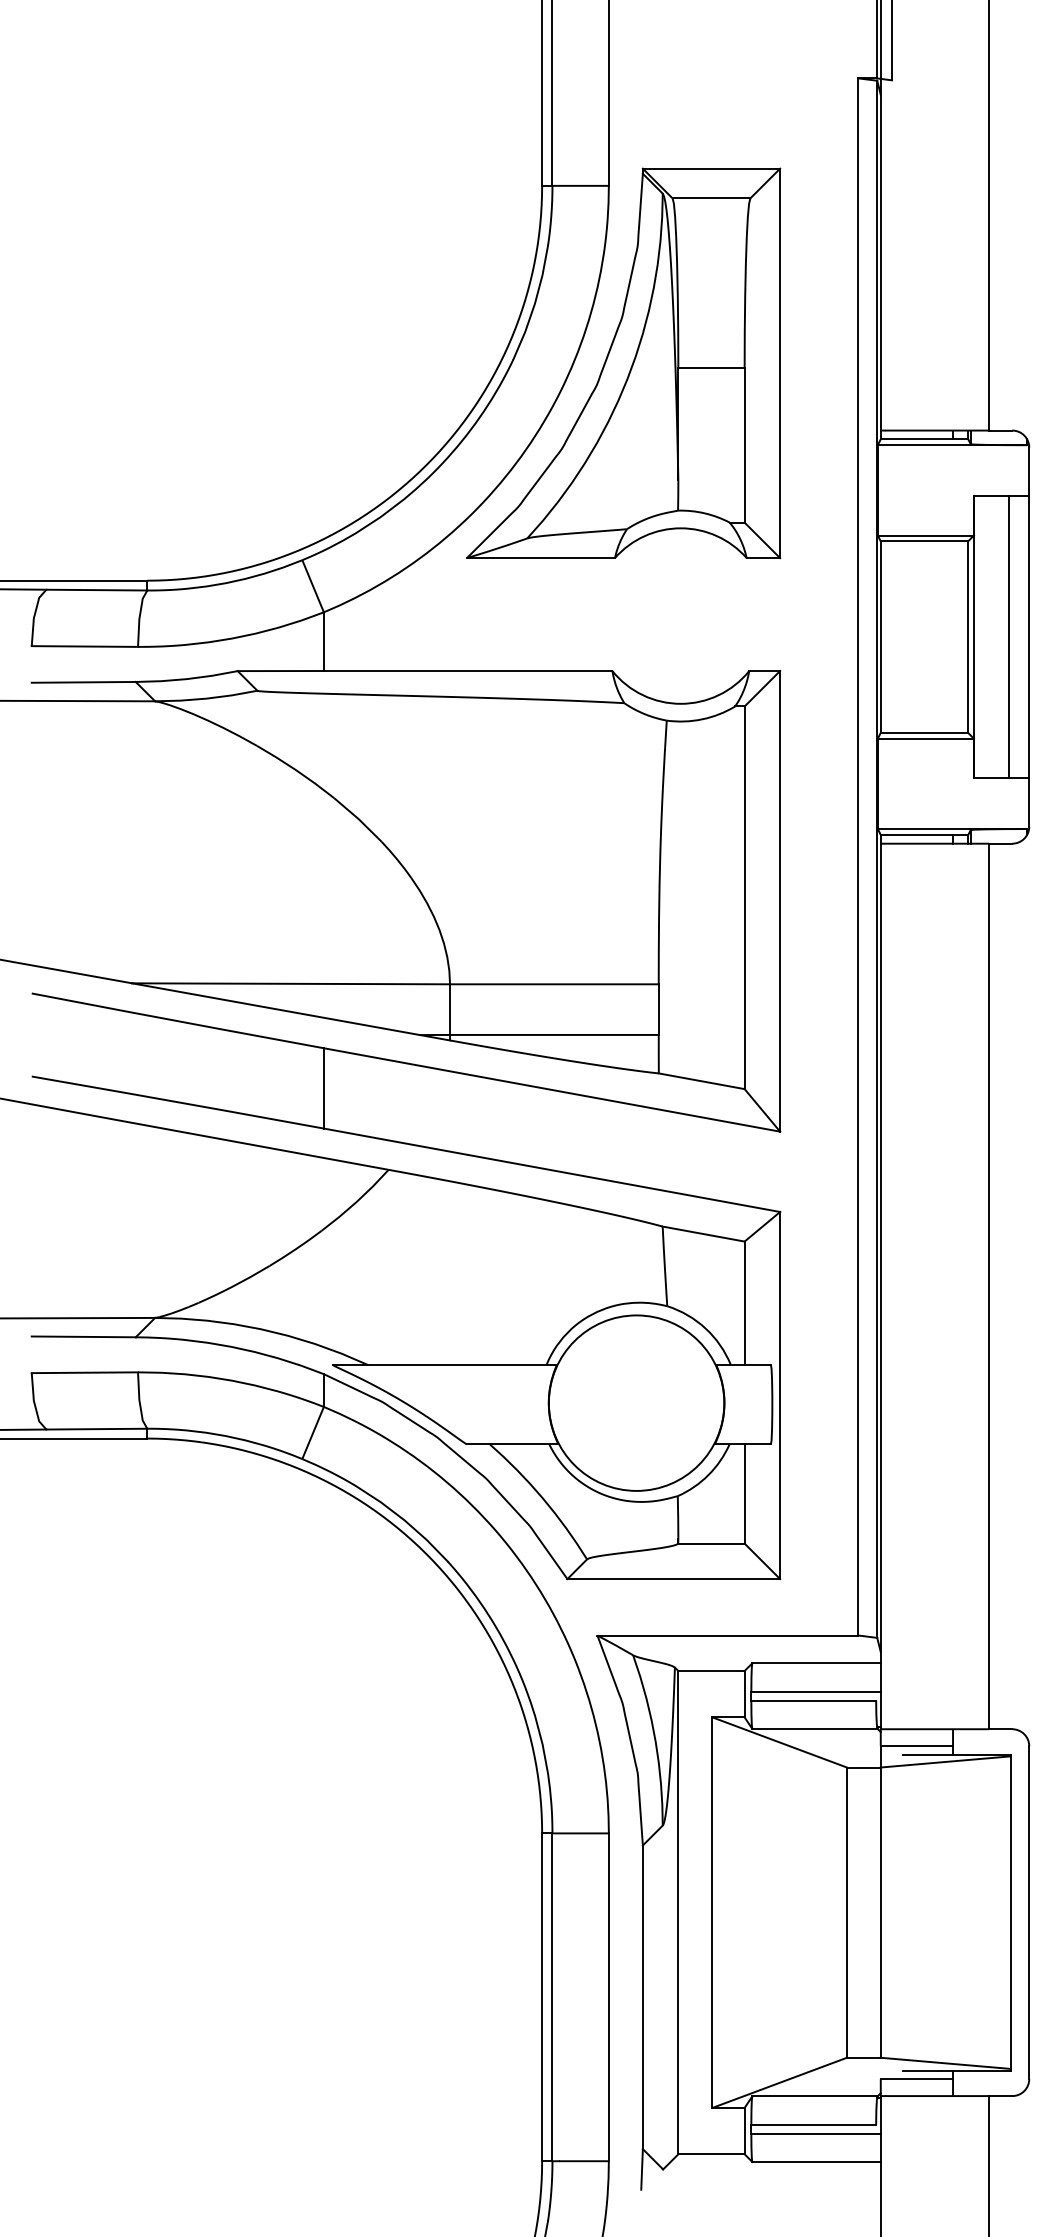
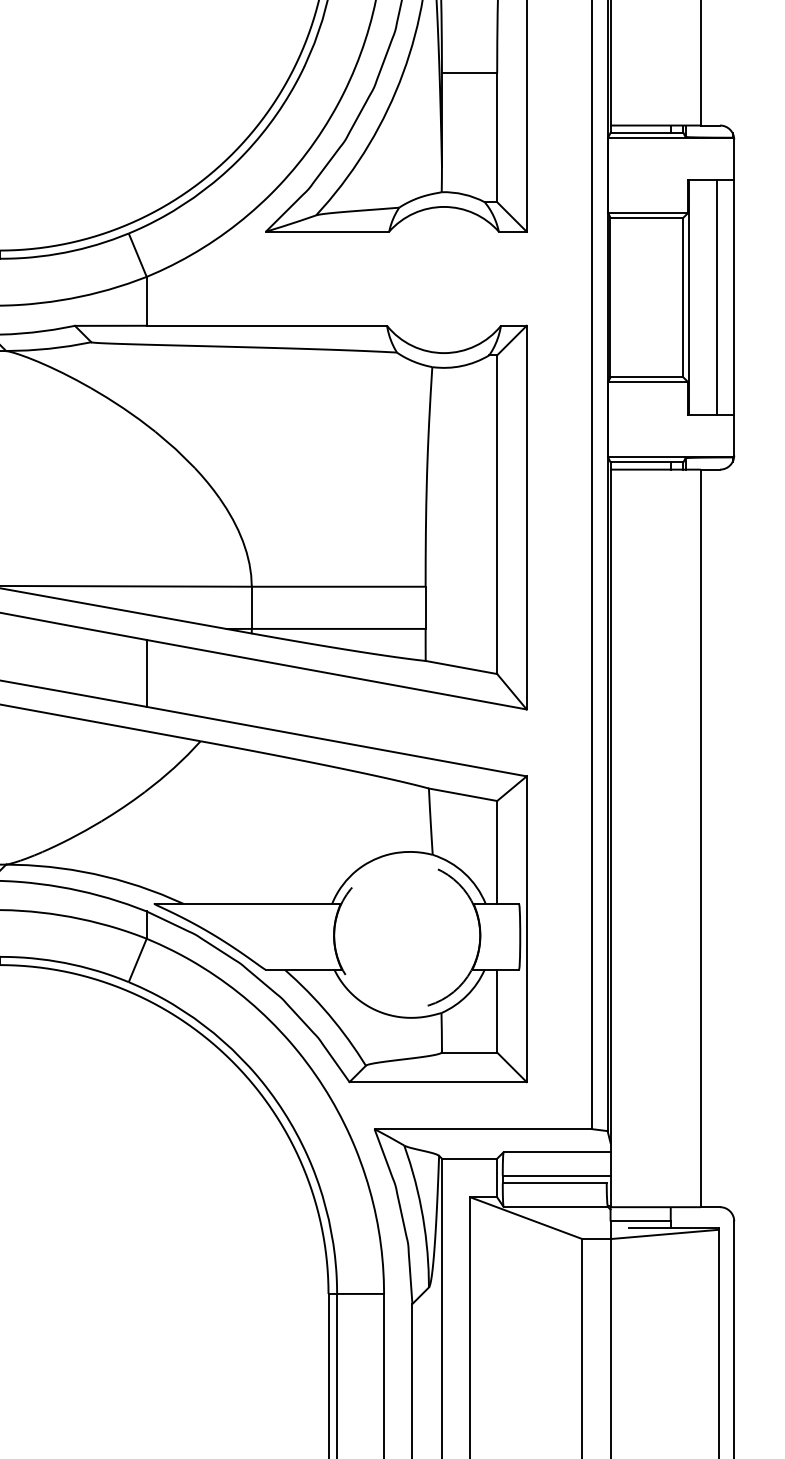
circle: (636, 1402) -> (407, 935), solid -> dashed

